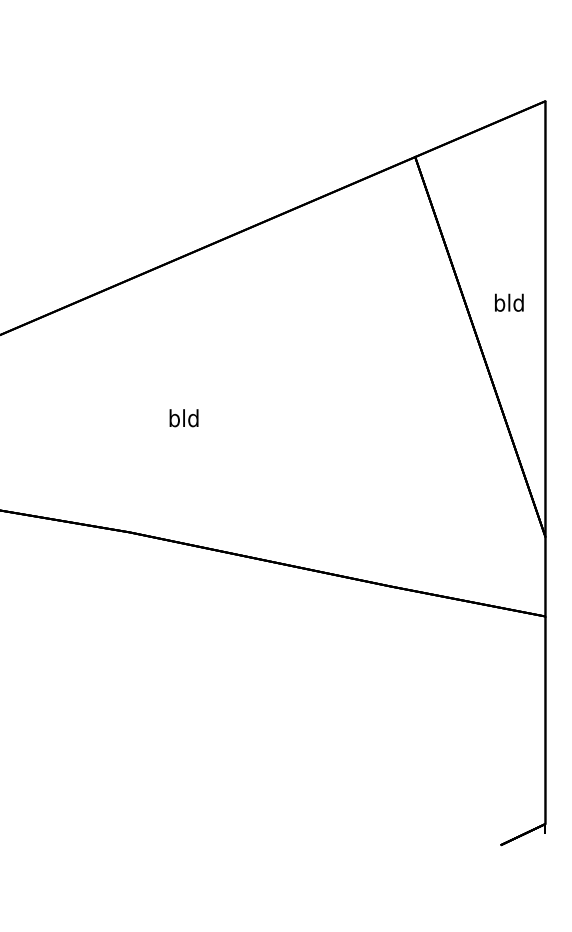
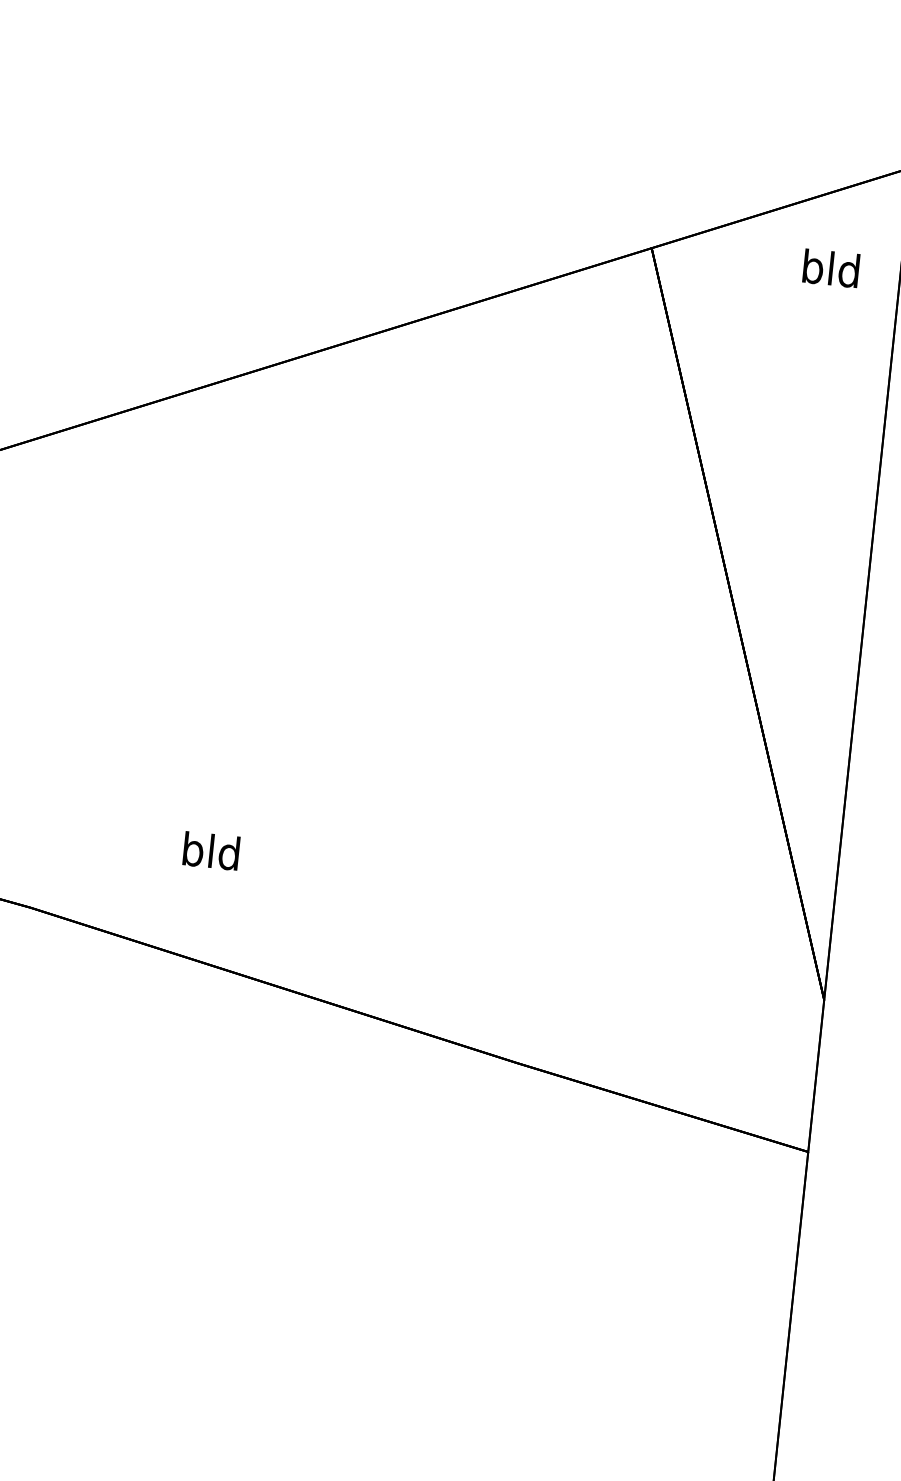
text: (509, 302) -> (831, 267), moved
text: (183, 418) -> (210, 851), moved

